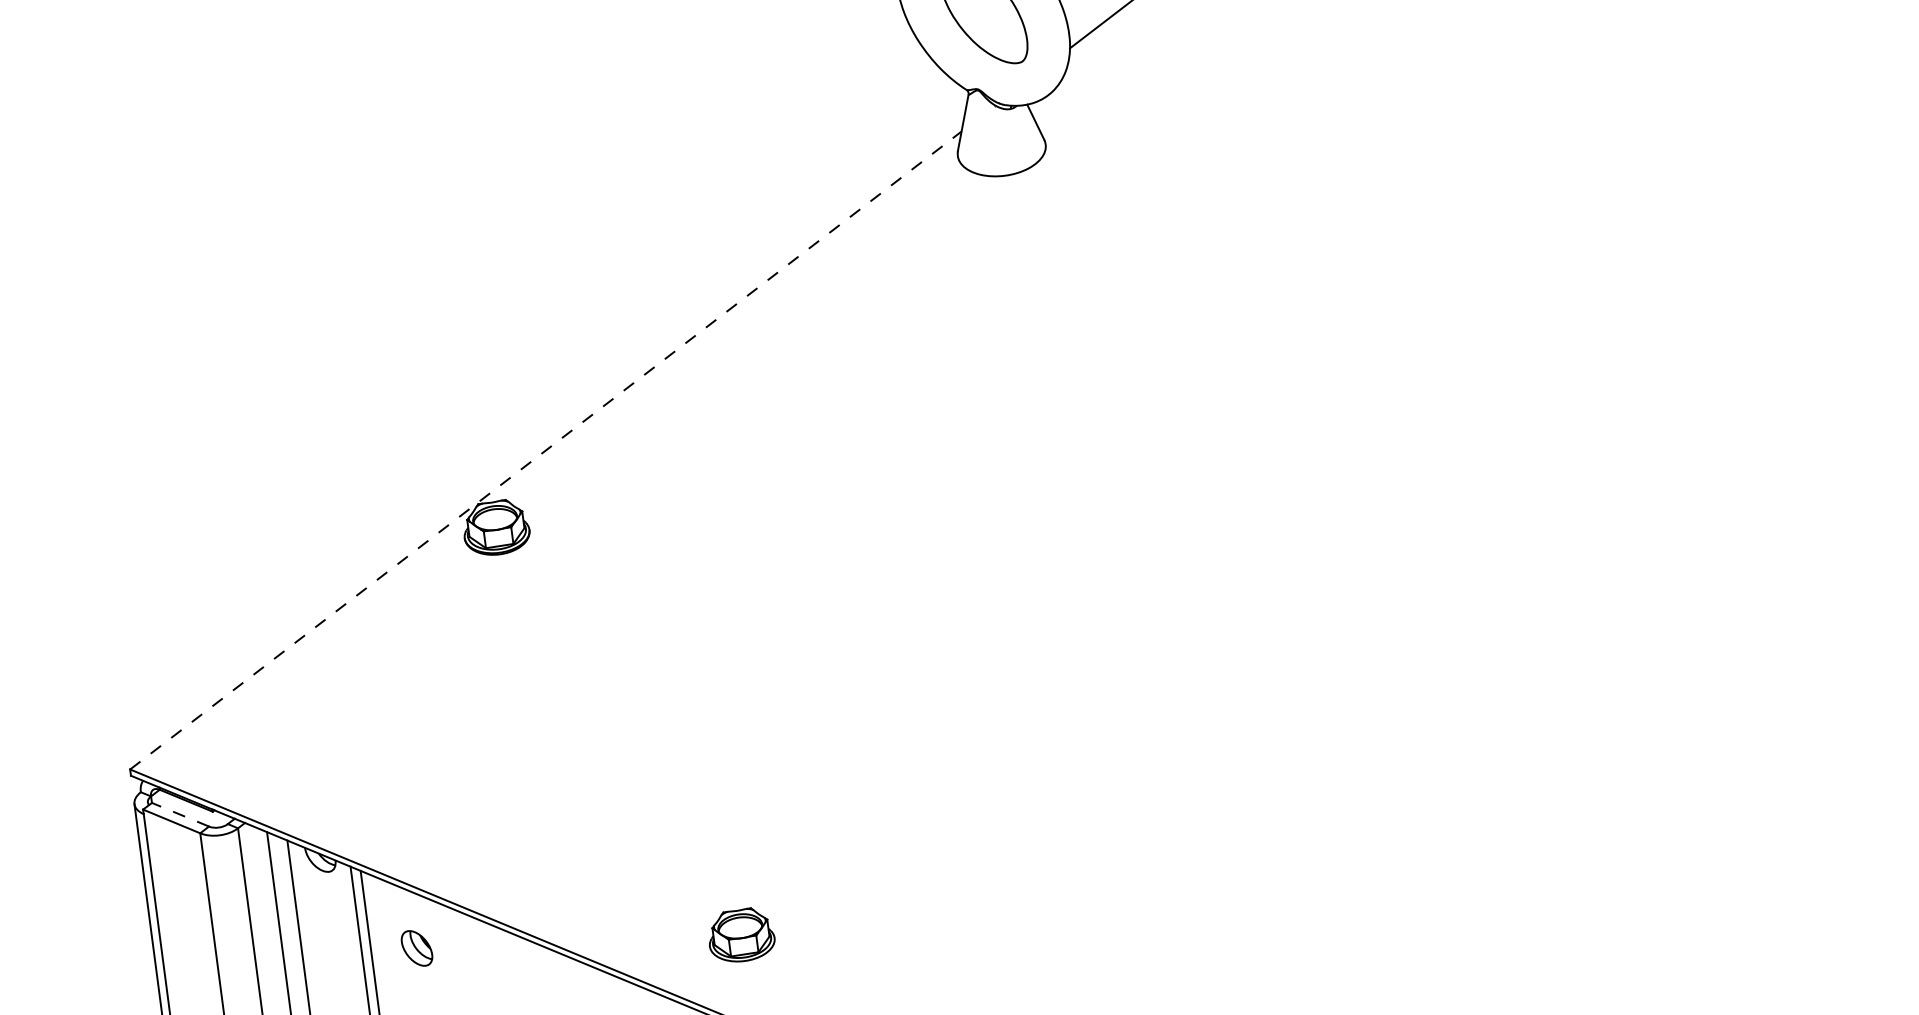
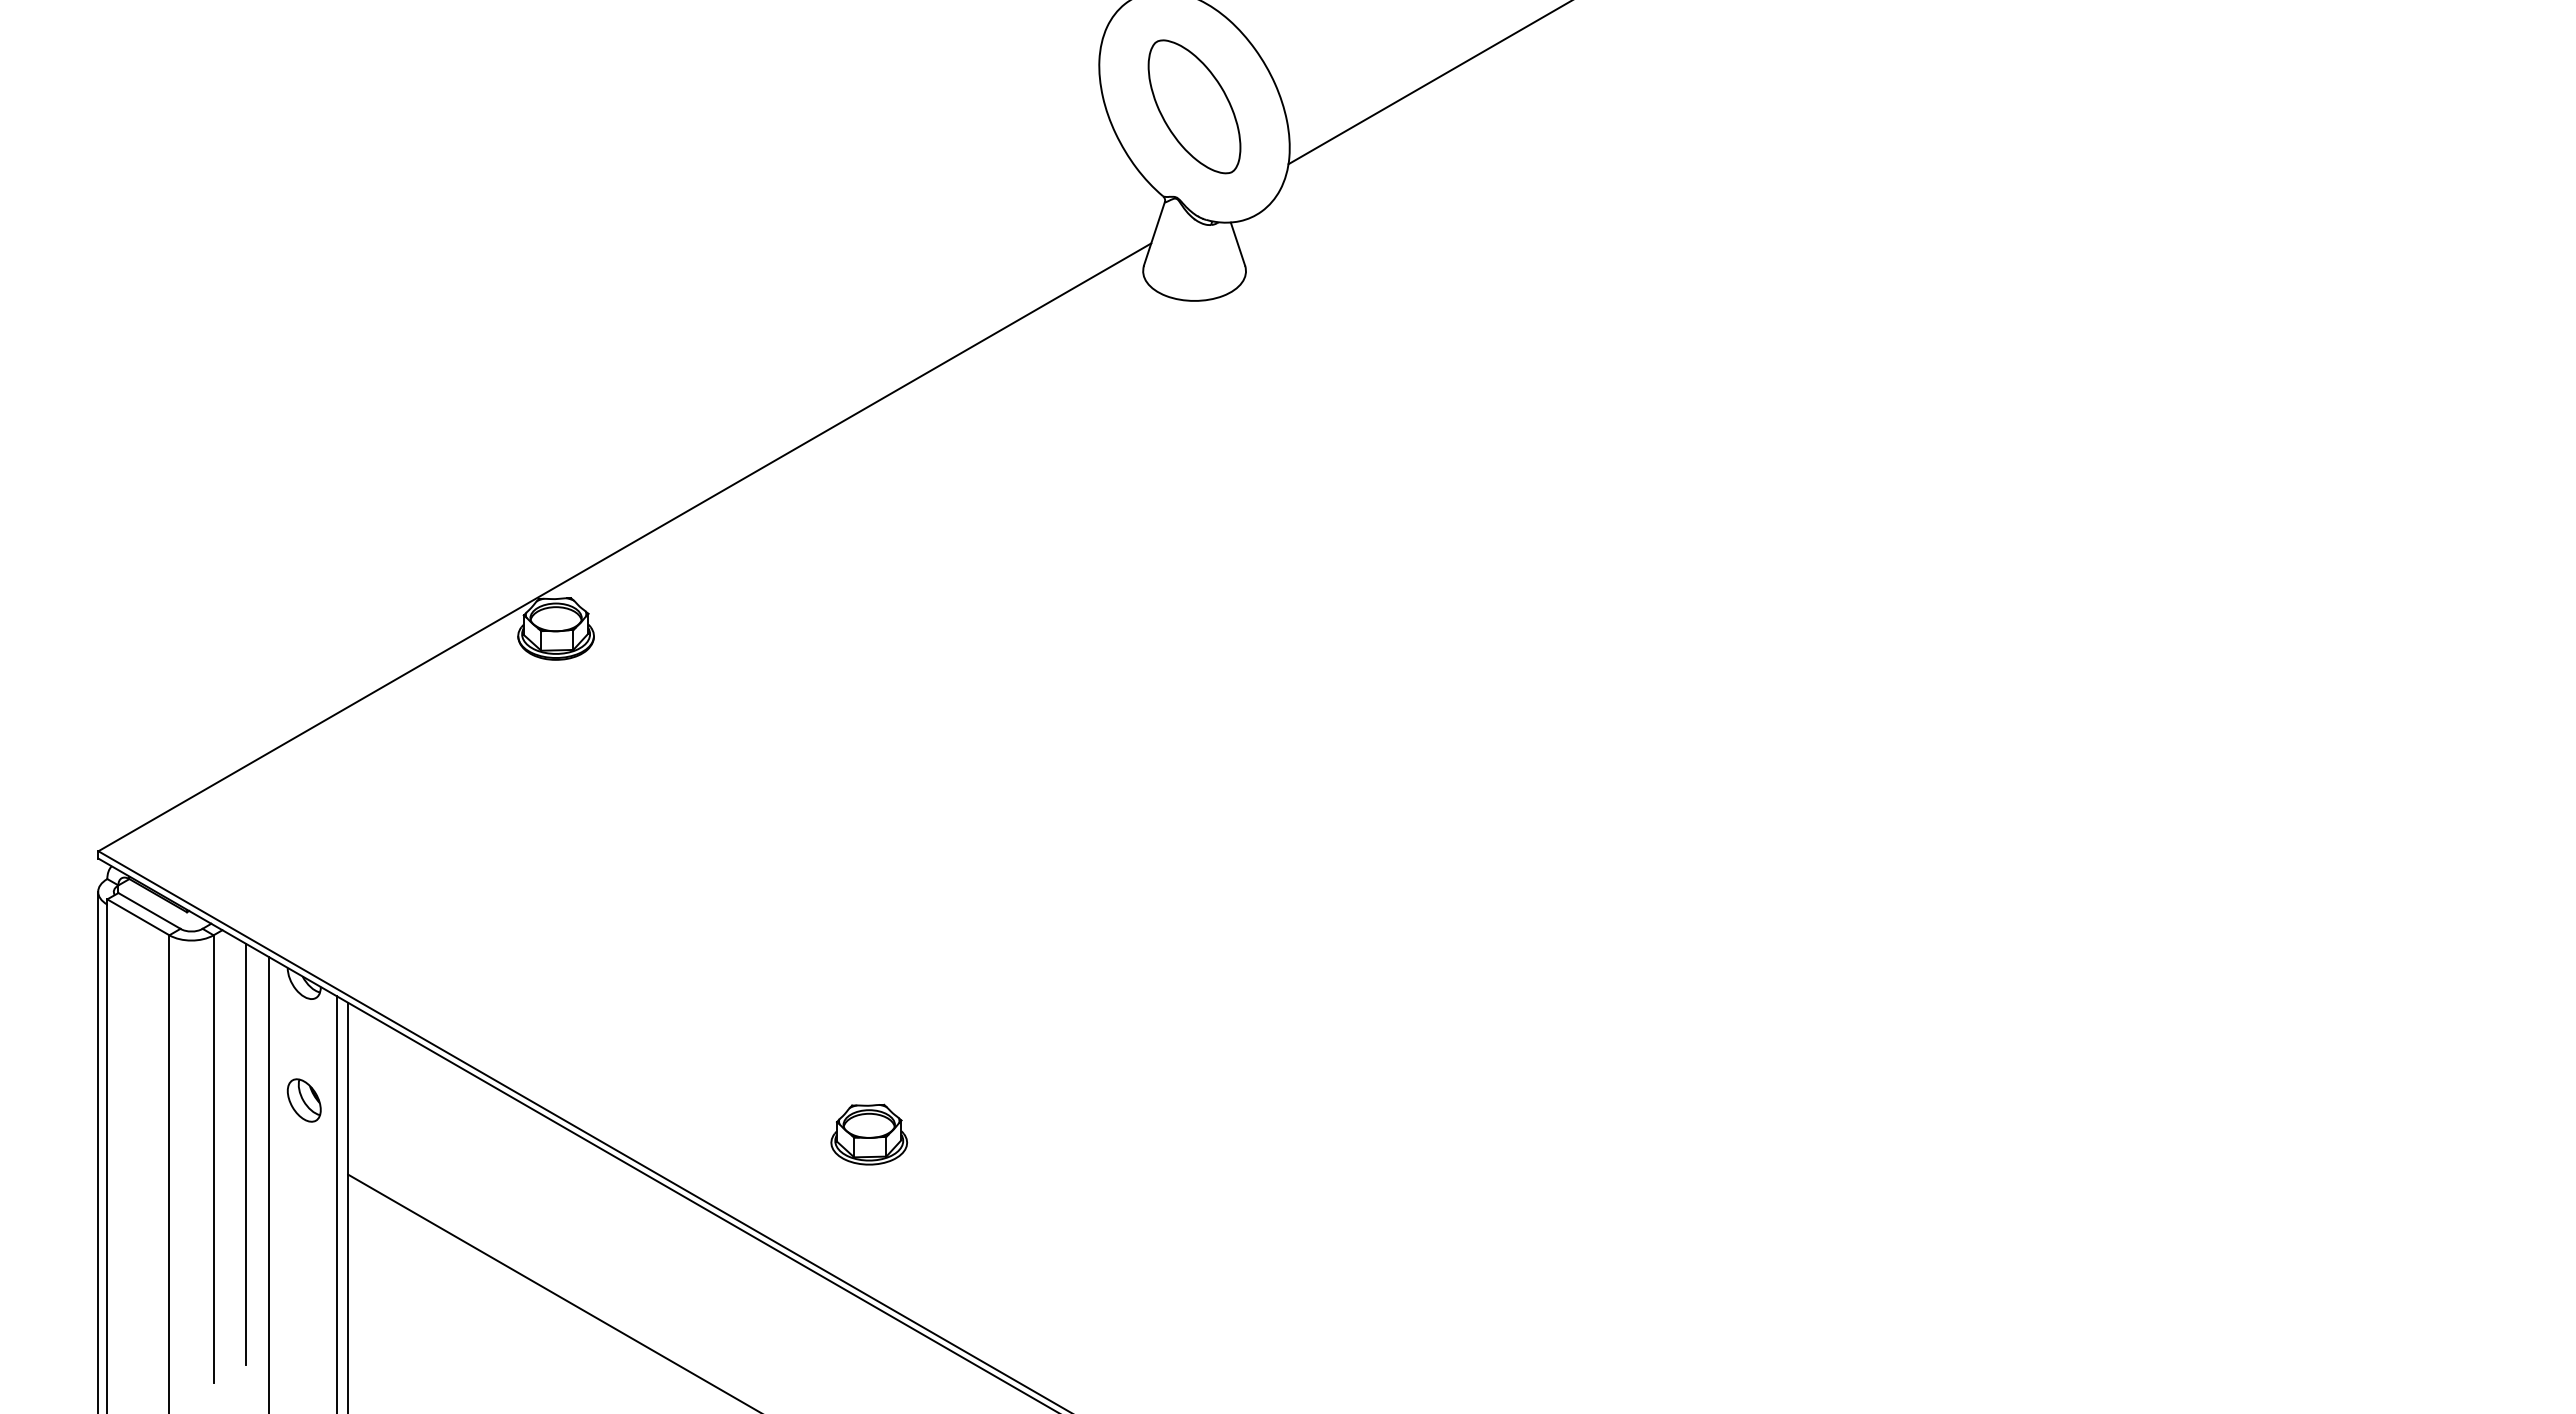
line: (545, 450) -> (624, 547), dashed -> solid
line: (180, 814) -> (149, 910), dashed -> solid
part: (741, 935) -> (869, 1134), moved
part: (416, 948) -> (303, 1100), moved

